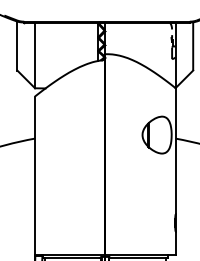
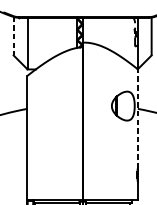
line: (17, 45) -> (13, 35), solid -> dashed
line: (175, 150) -> (137, 118), solid -> dashed

